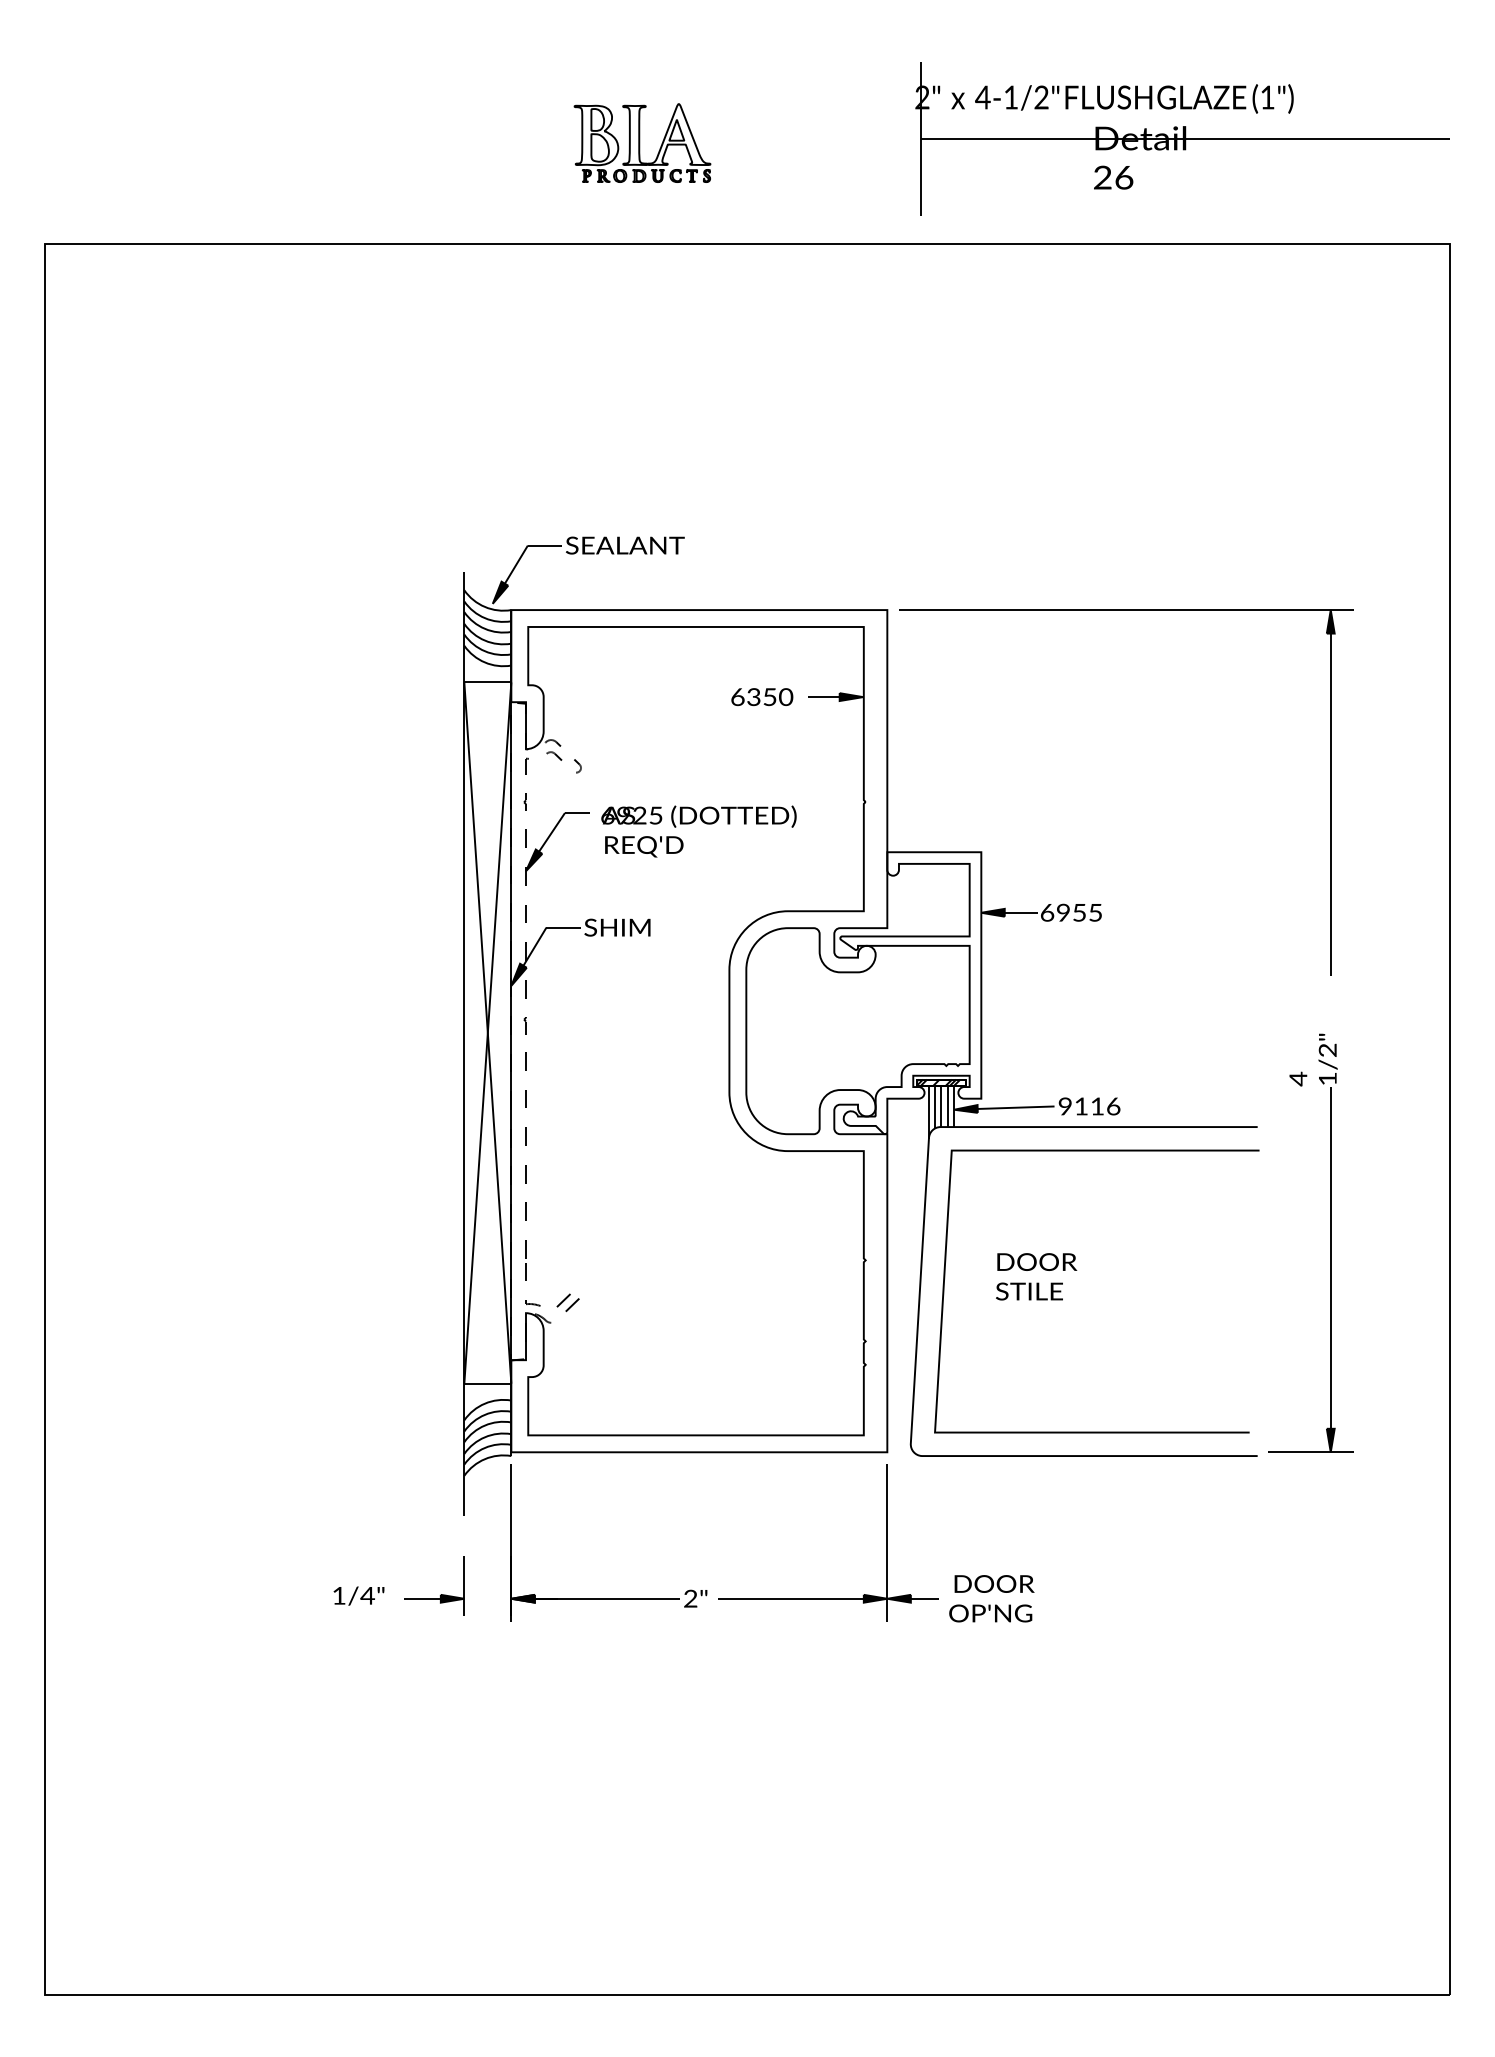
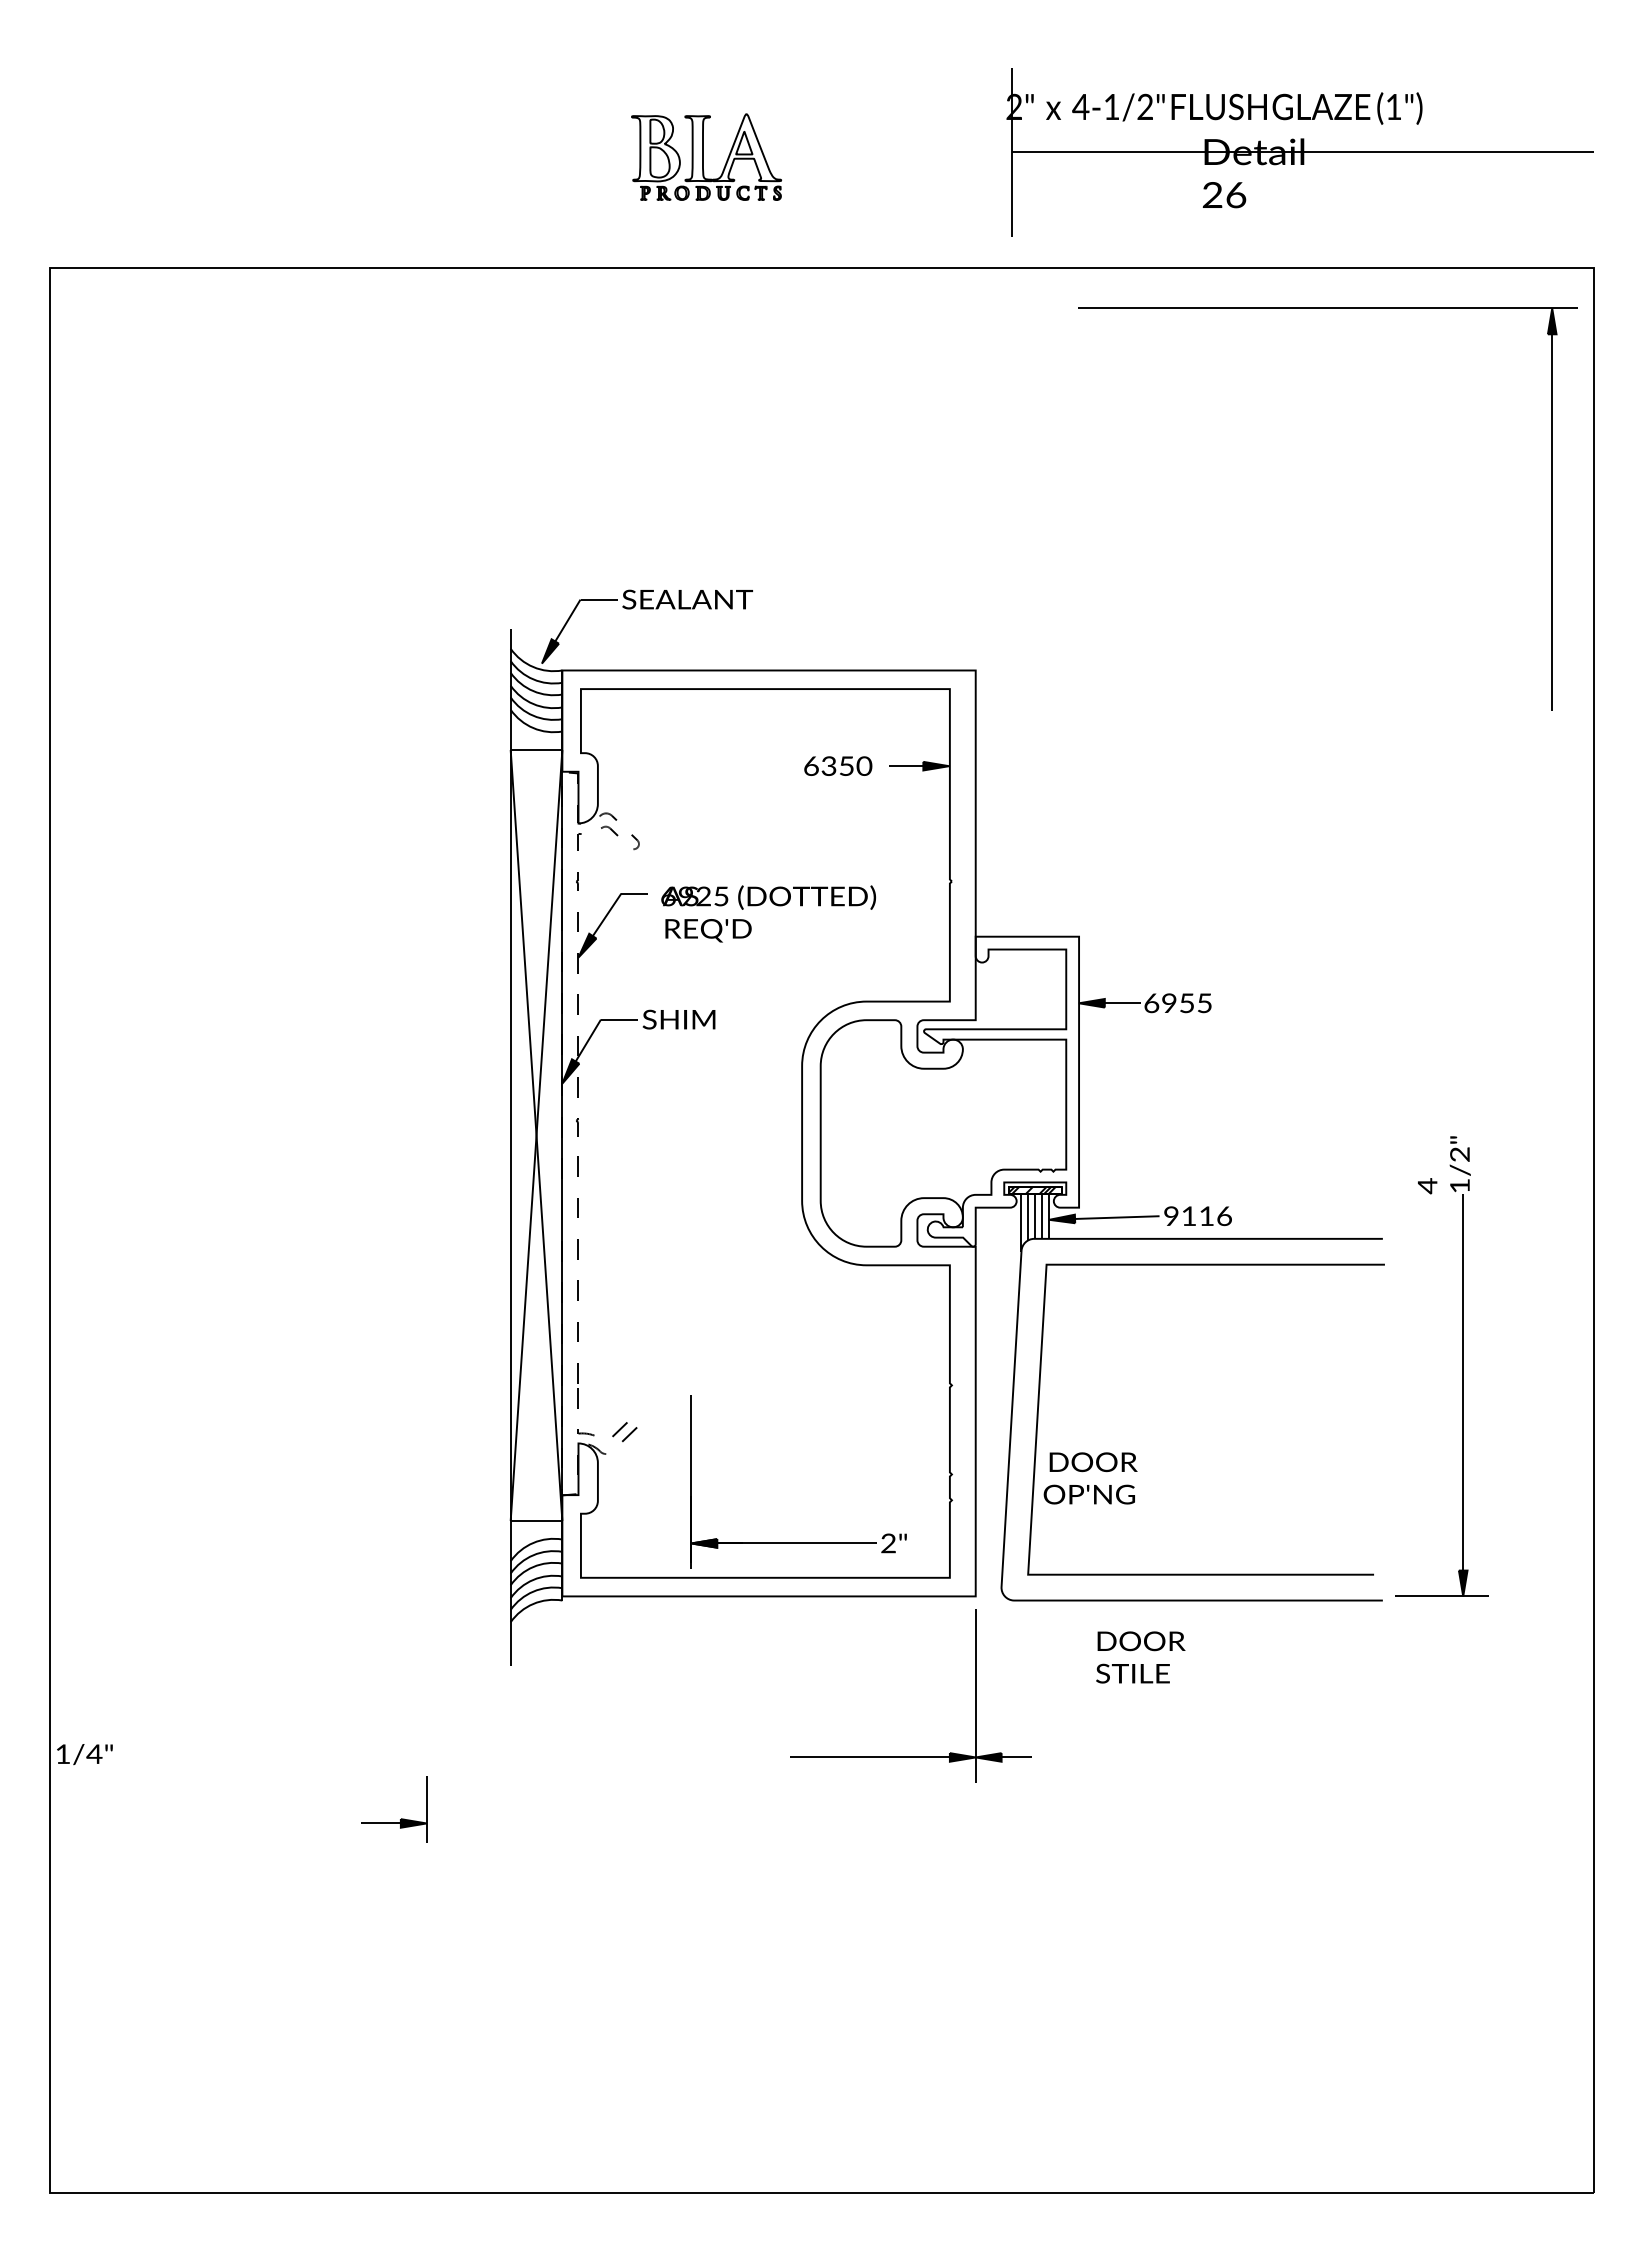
part: (1126, 610) -> (1327, 308), moved
text: (1036, 1276) -> (1140, 1657), moved
part: (441, 1594) -> (401, 1818), moved
text: (358, 1596) -> (84, 1754), moved
part: (608, 1597) -> (798, 1542), moved
text: (991, 1598) -> (1090, 1478), moved

